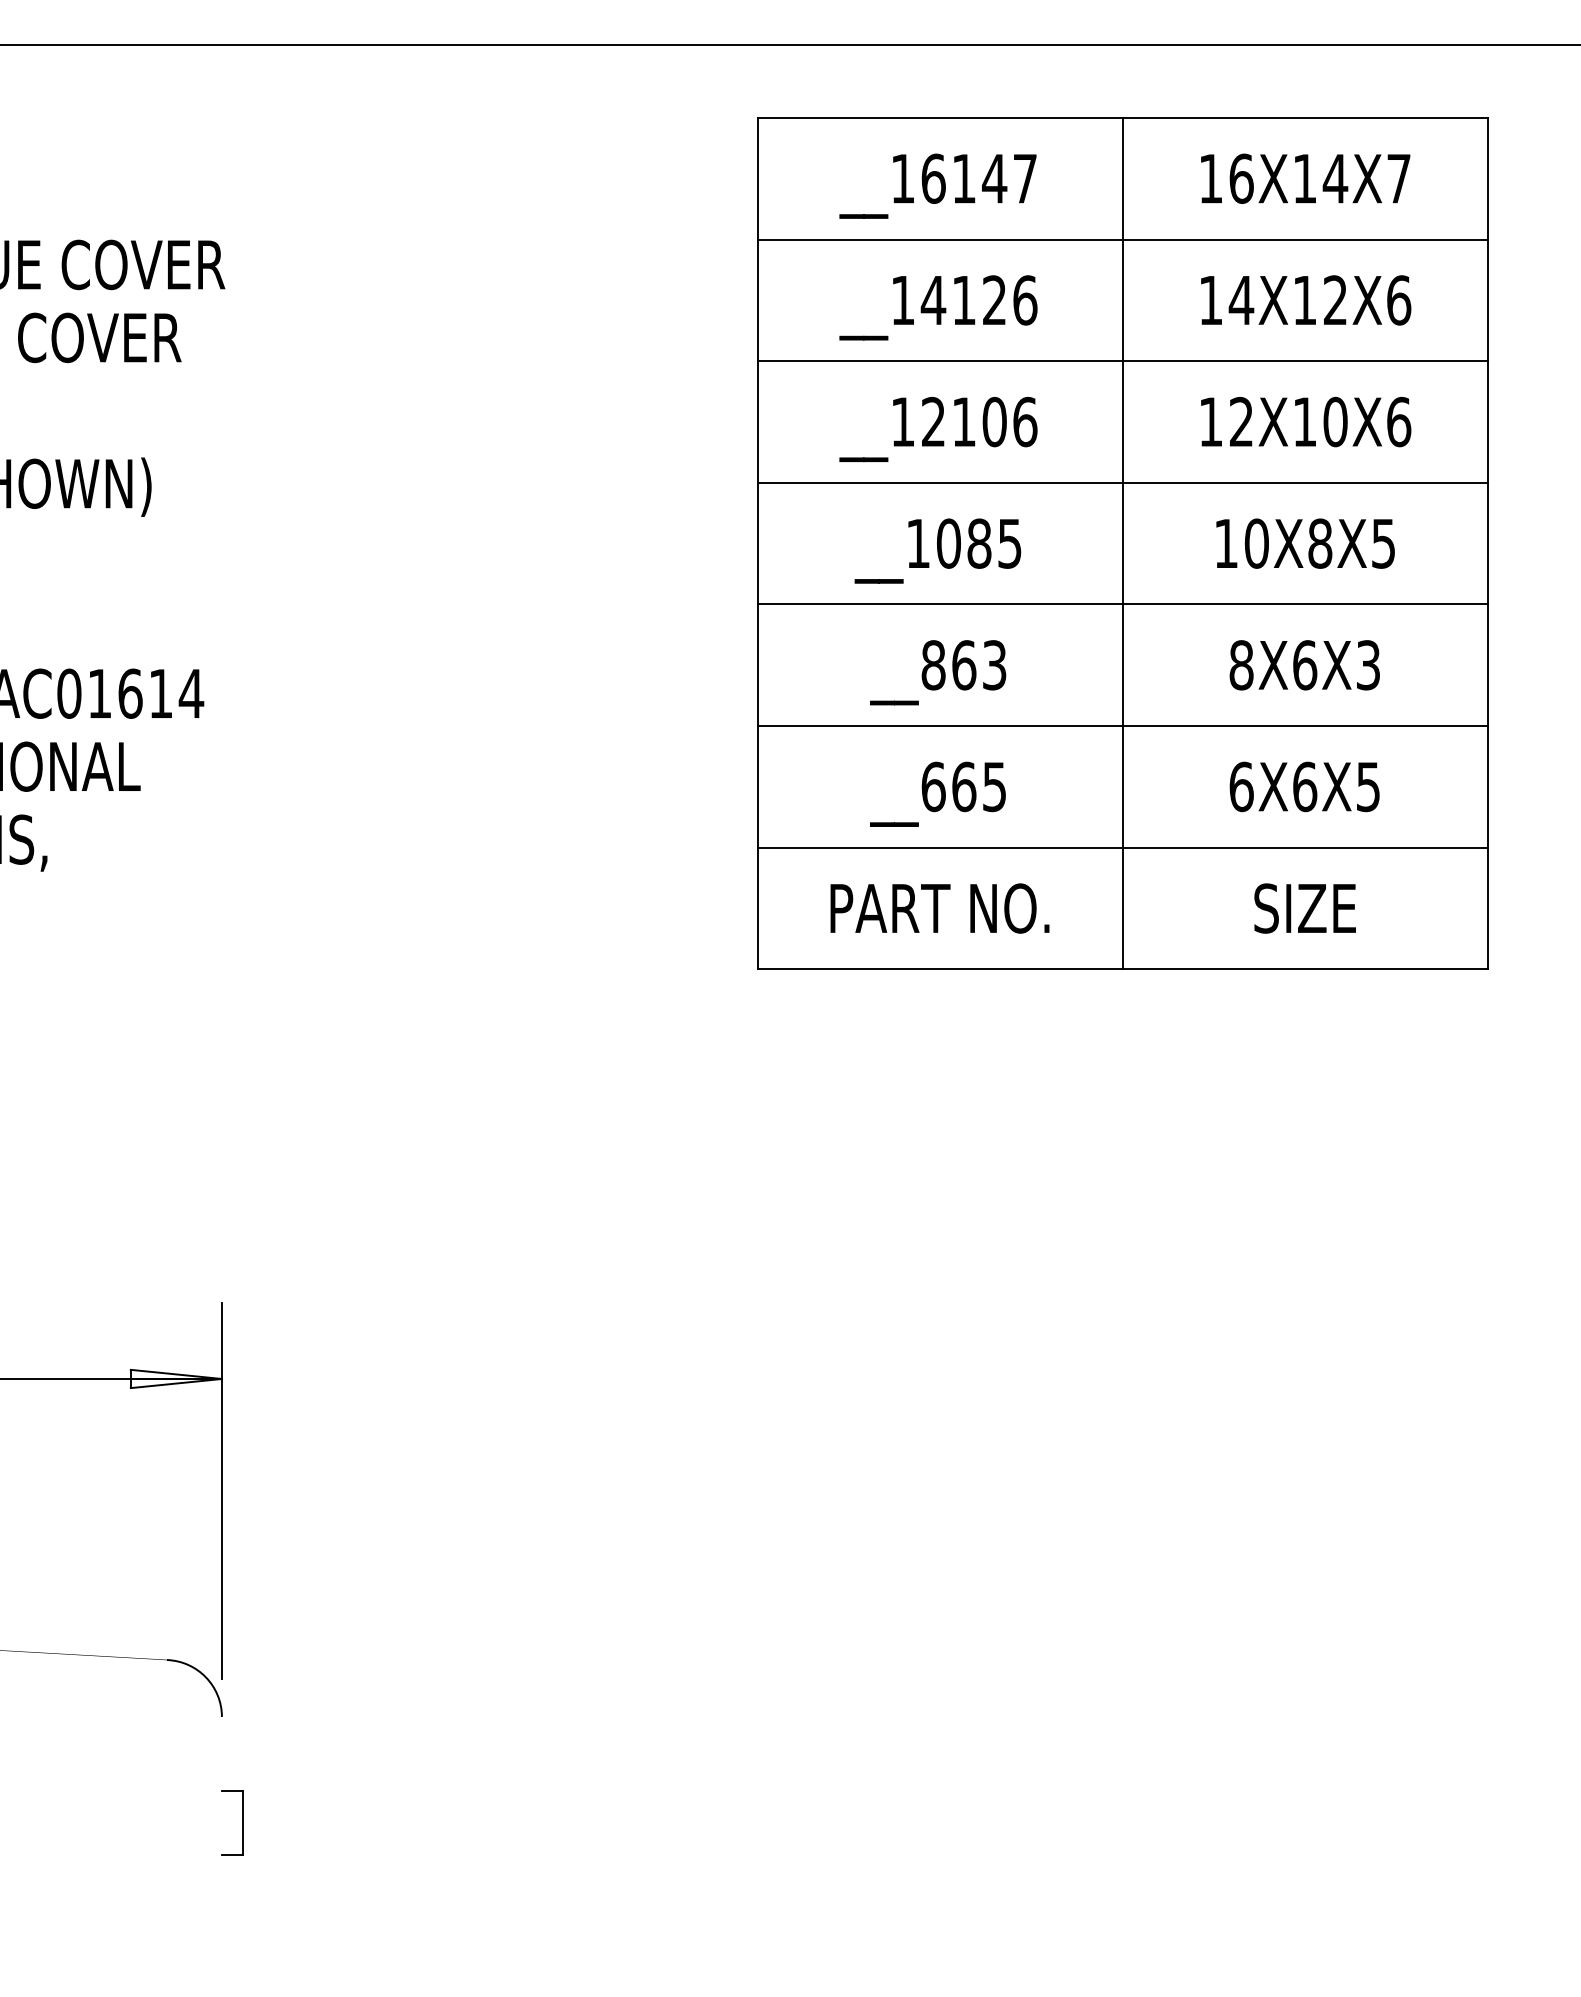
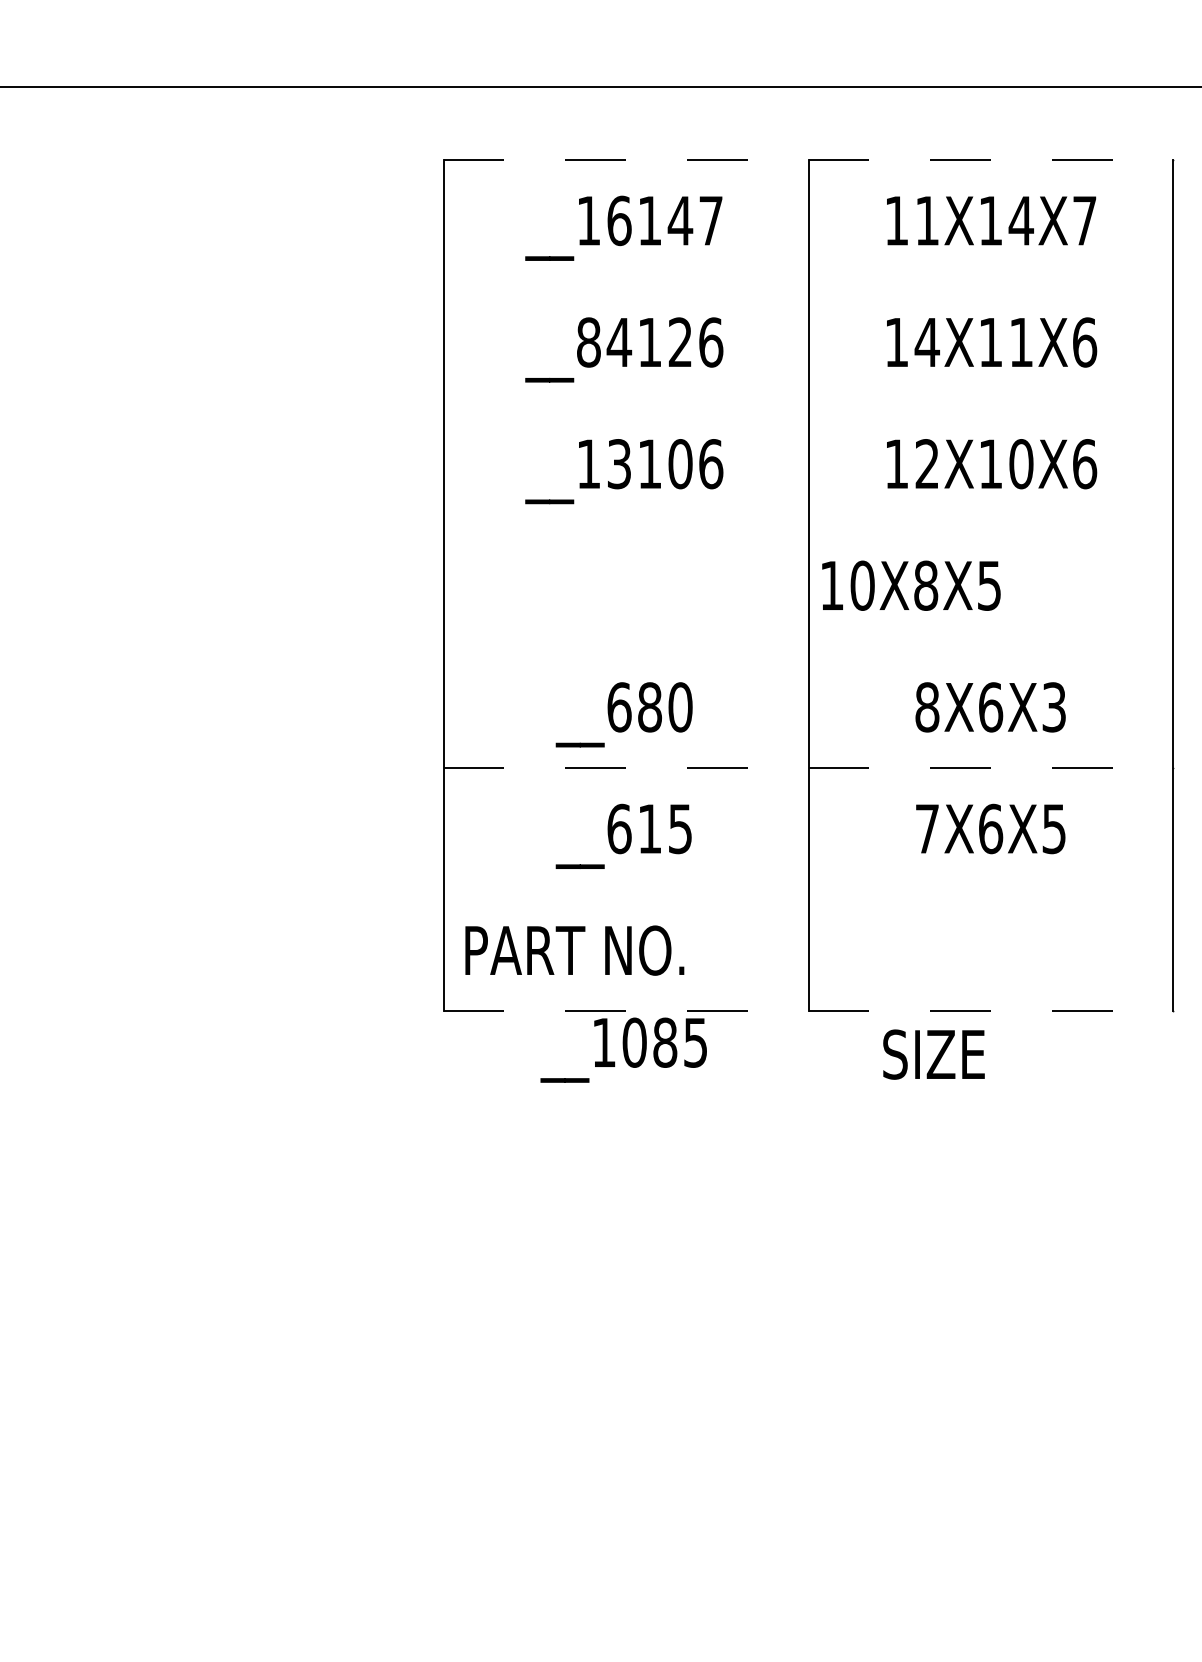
line: (1122, 118) -> (808, 160), solid -> dashed
text: (1241, 178) -> (927, 220), 16X14X7 -> 11X14X7
line: (1122, 239) -> (808, 281), removed
text: (1335, 299) -> (1021, 341), 14X12X6 -> 14X11X6
text: (903, 300) -> (589, 342), __14126 -> __84126
line: (1122, 361) -> (808, 403), removed
text: (933, 422) -> (619, 464), __12106 -> __13106
line: (1122, 482) -> (808, 524), removed
text: (1305, 543) -> (911, 585), moved
text: (937, 550) -> (623, 1049), moved
line: (1122, 604) -> (808, 646), removed
text: (963, 665) -> (649, 707), __863 -> __680
line: (1122, 726) -> (808, 768), solid -> dashed
text: (964, 786) -> (650, 828), __665 -> __615
text: (1241, 786) -> (927, 828), 6X6X5 -> 7X6X5
line: (1122, 847) -> (808, 889), removed
text: (939, 908) -> (574, 950), moved
text: (1304, 908) -> (933, 1054), moved
line: (1122, 969) -> (808, 1011), solid -> dashed

